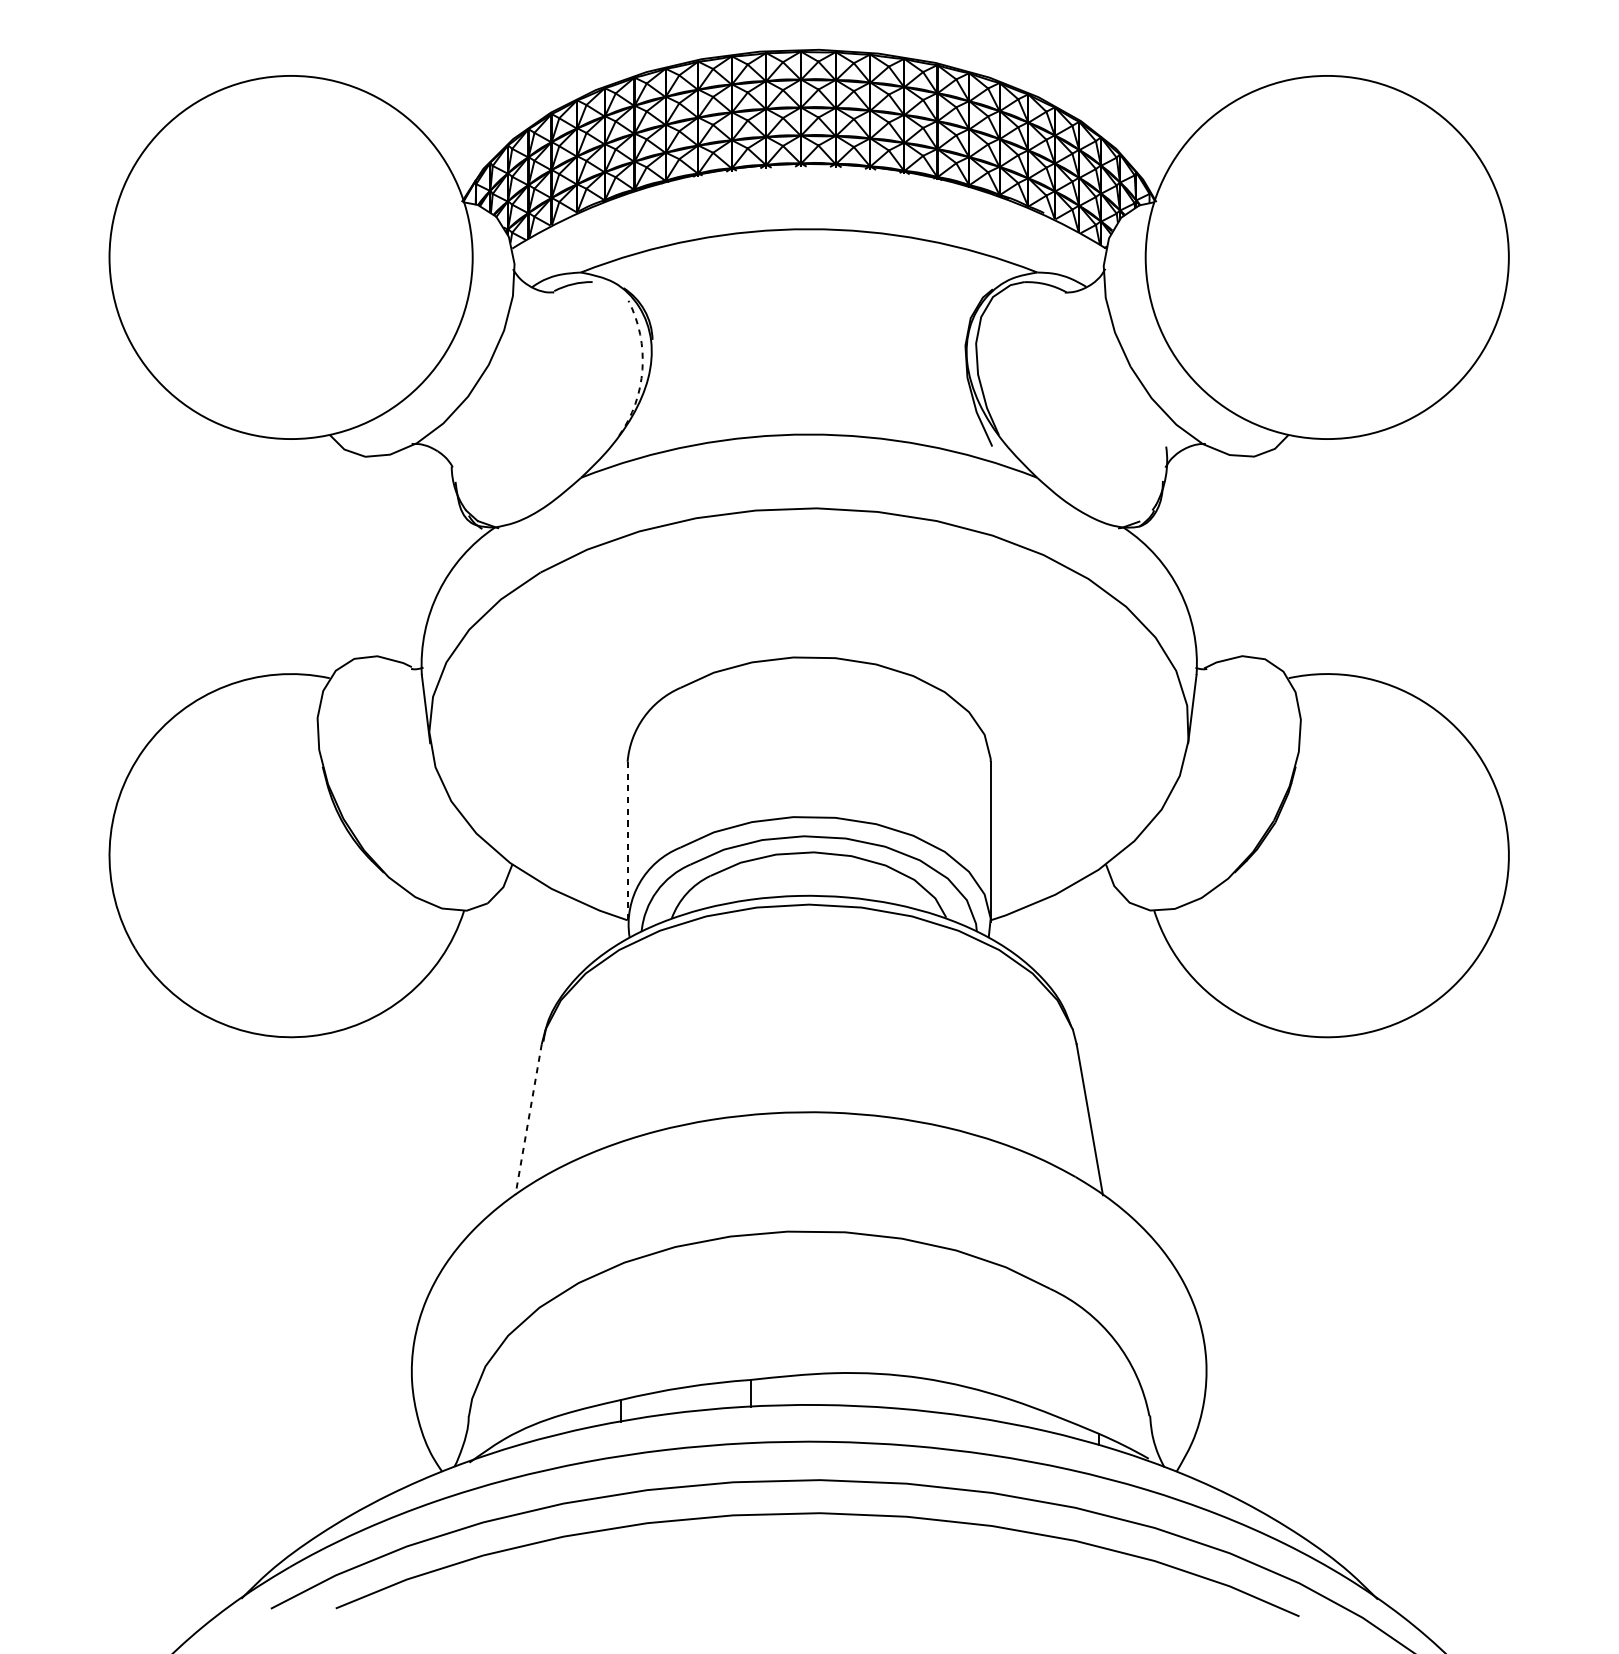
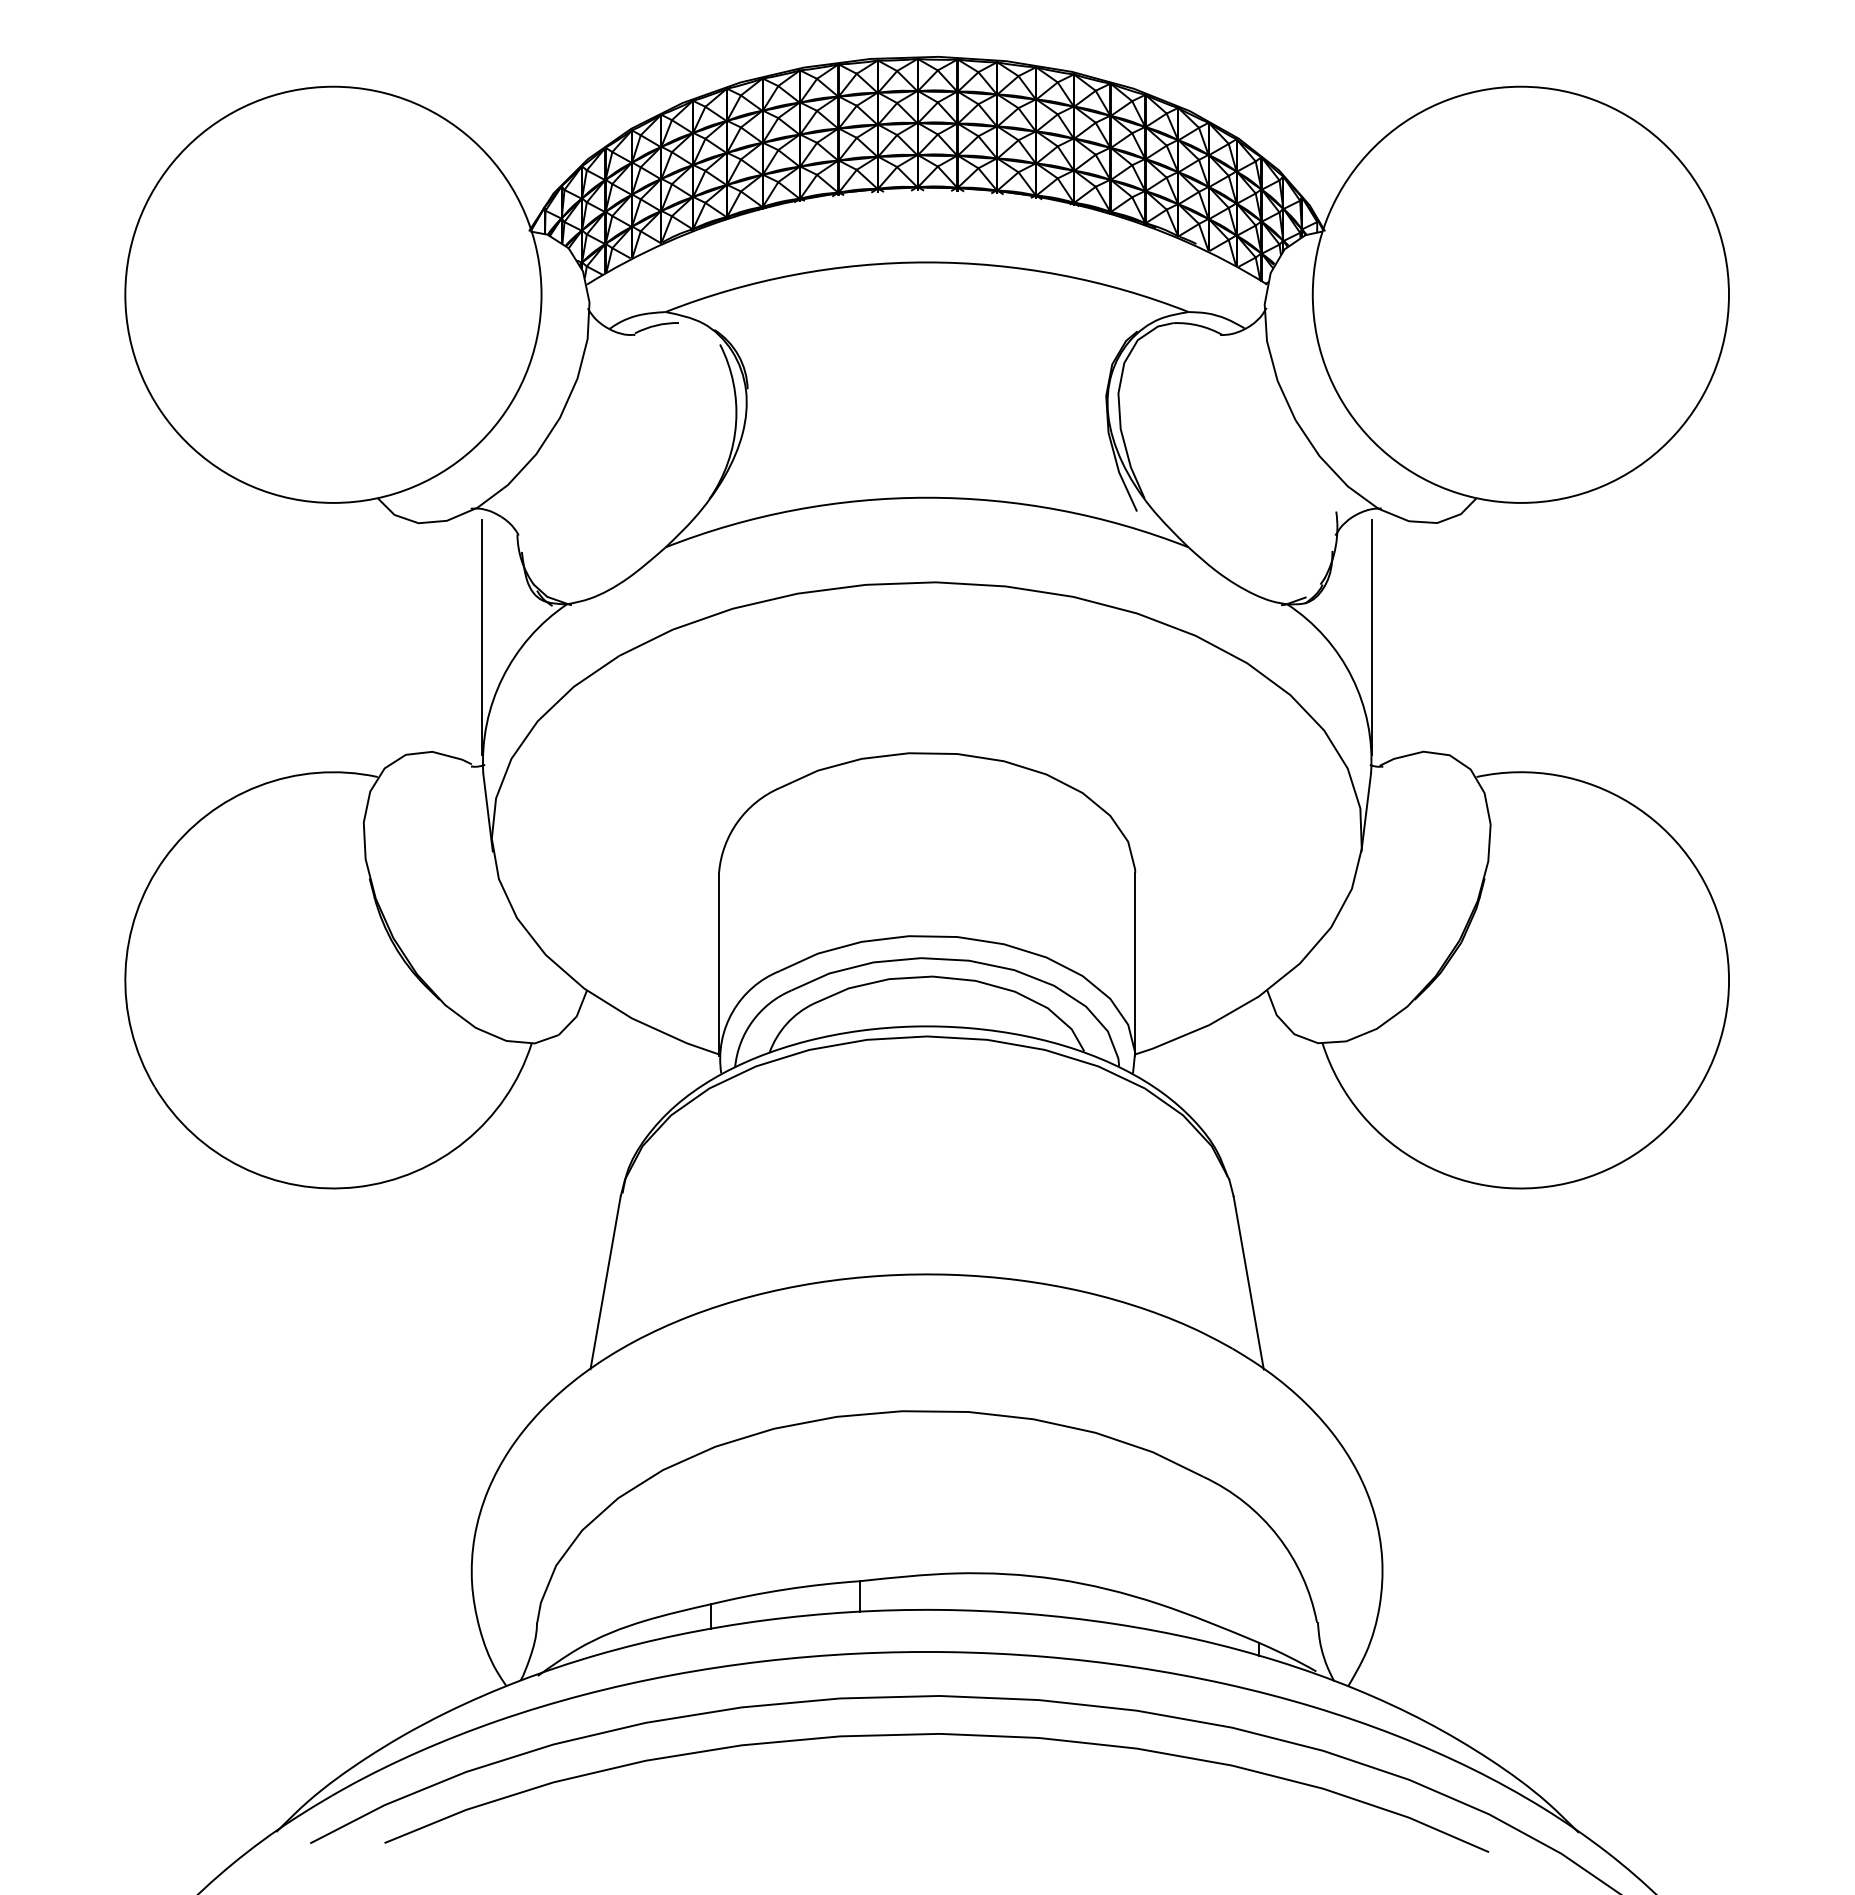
arc: (642, 369) -> (736, 423), dashed -> solid
line: (421, 556) -> (482, 637), added
line: (1197, 556) -> (1372, 637), added
line: (627, 841) -> (719, 964), dashed -> solid
line: (528, 1119) -> (605, 1282), dashed -> solid

